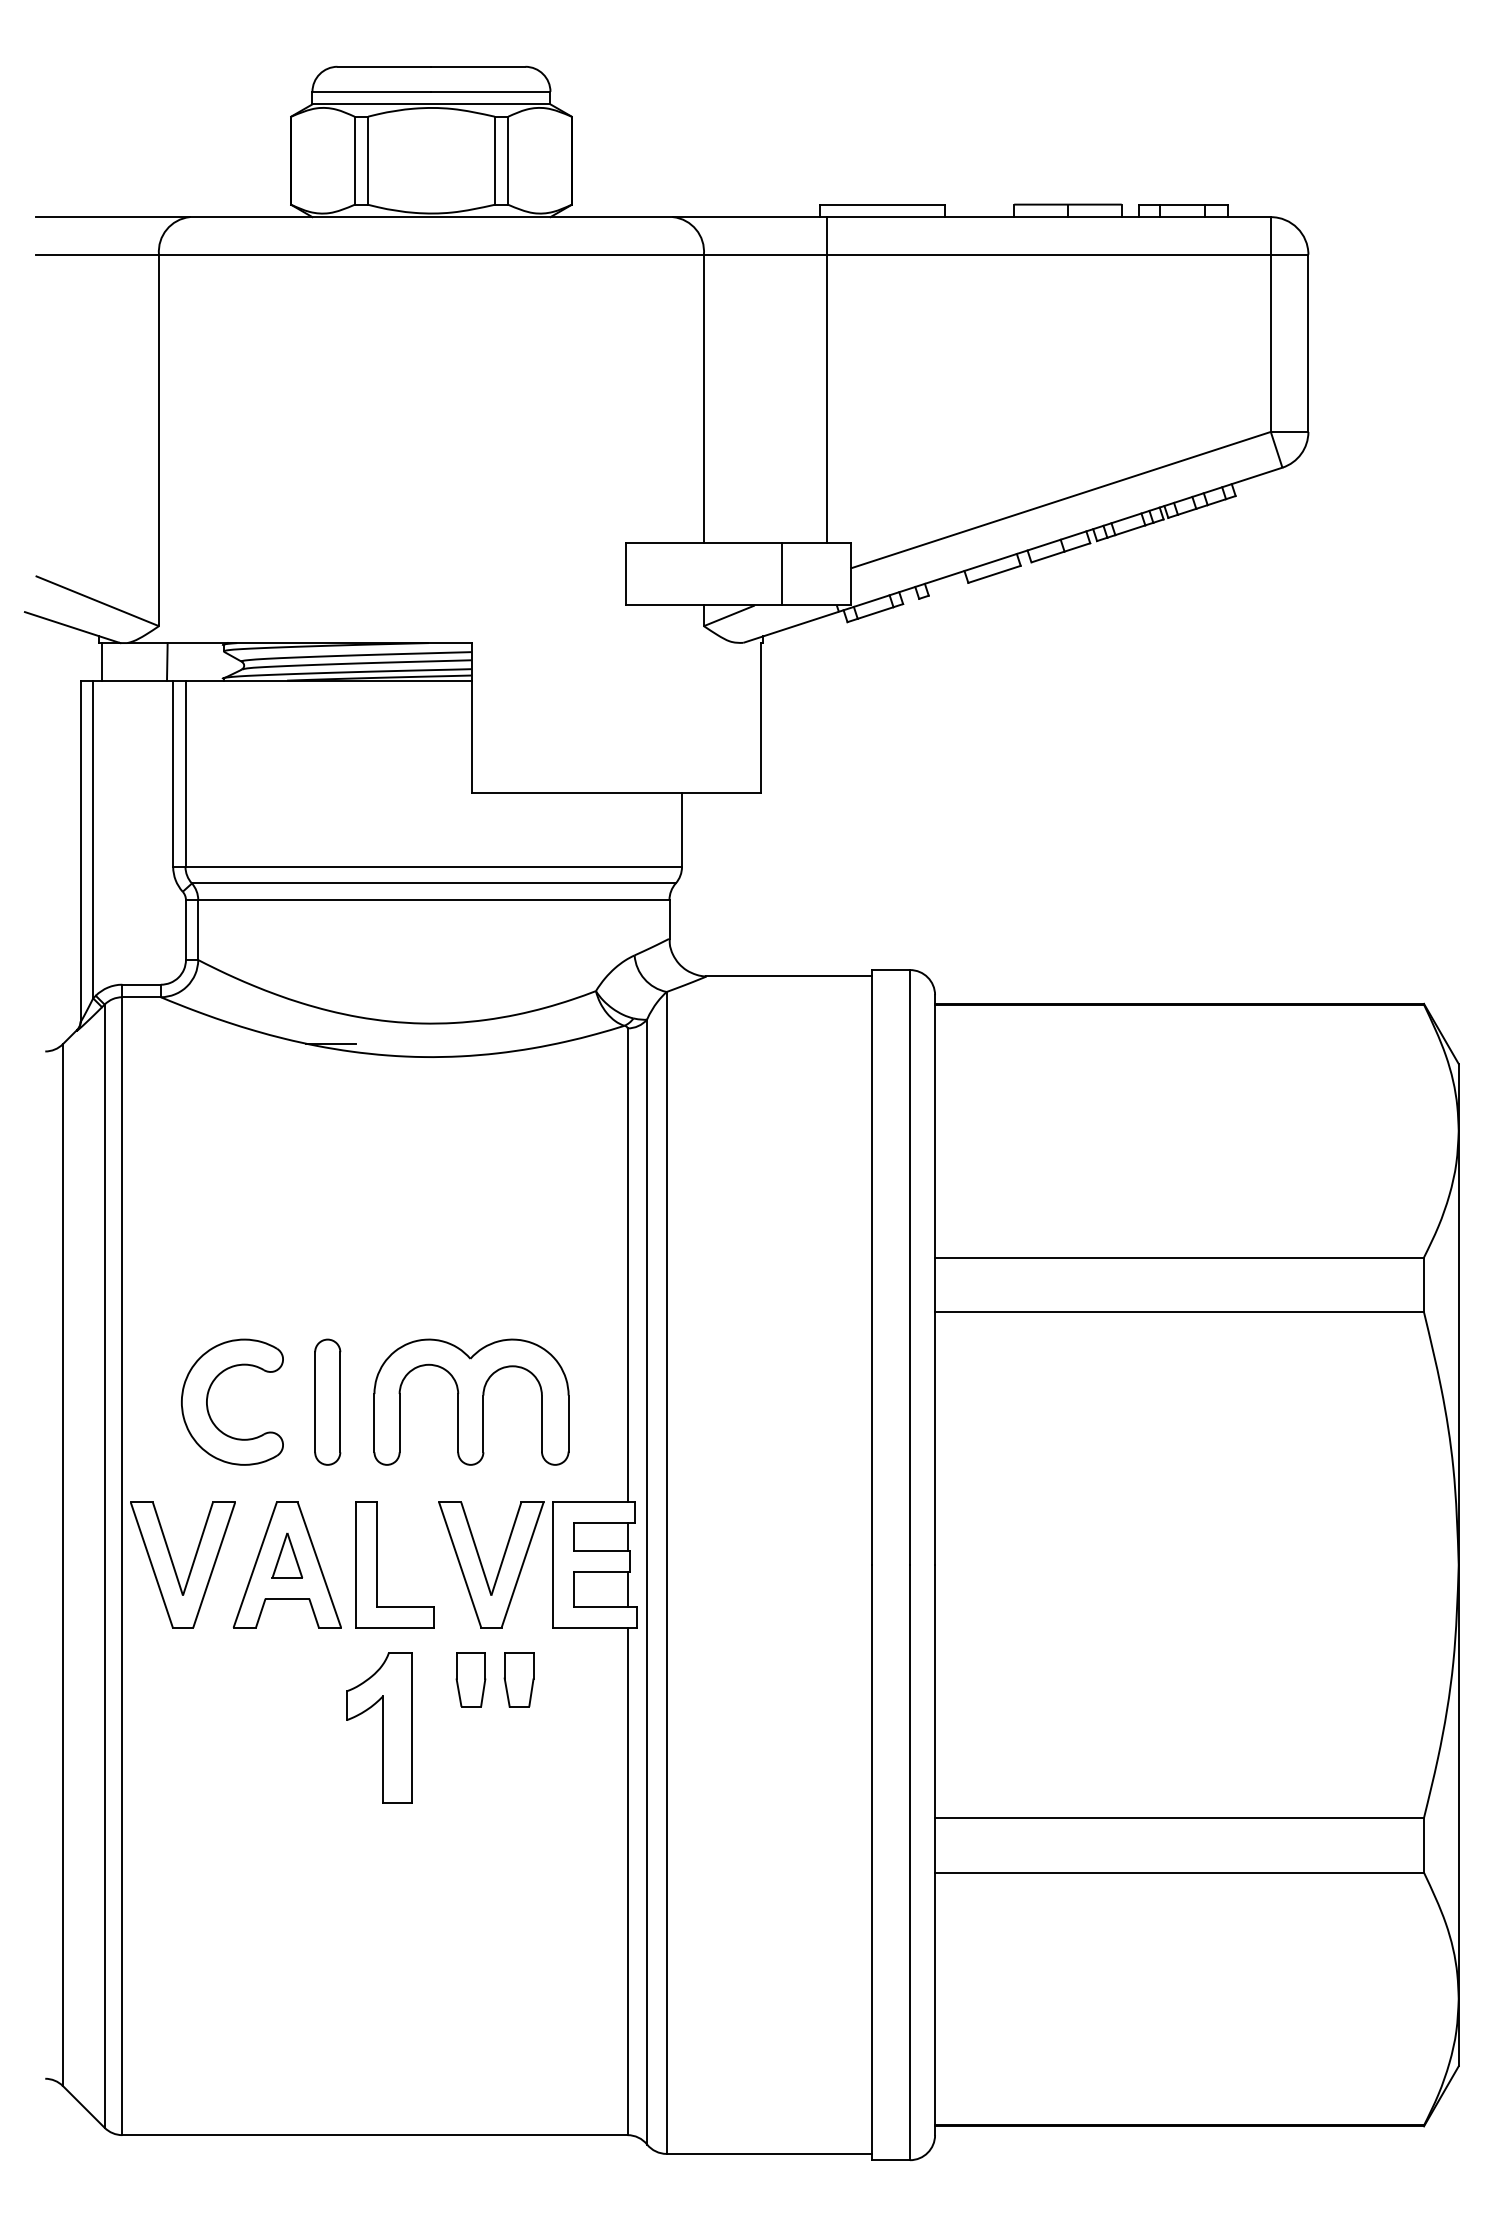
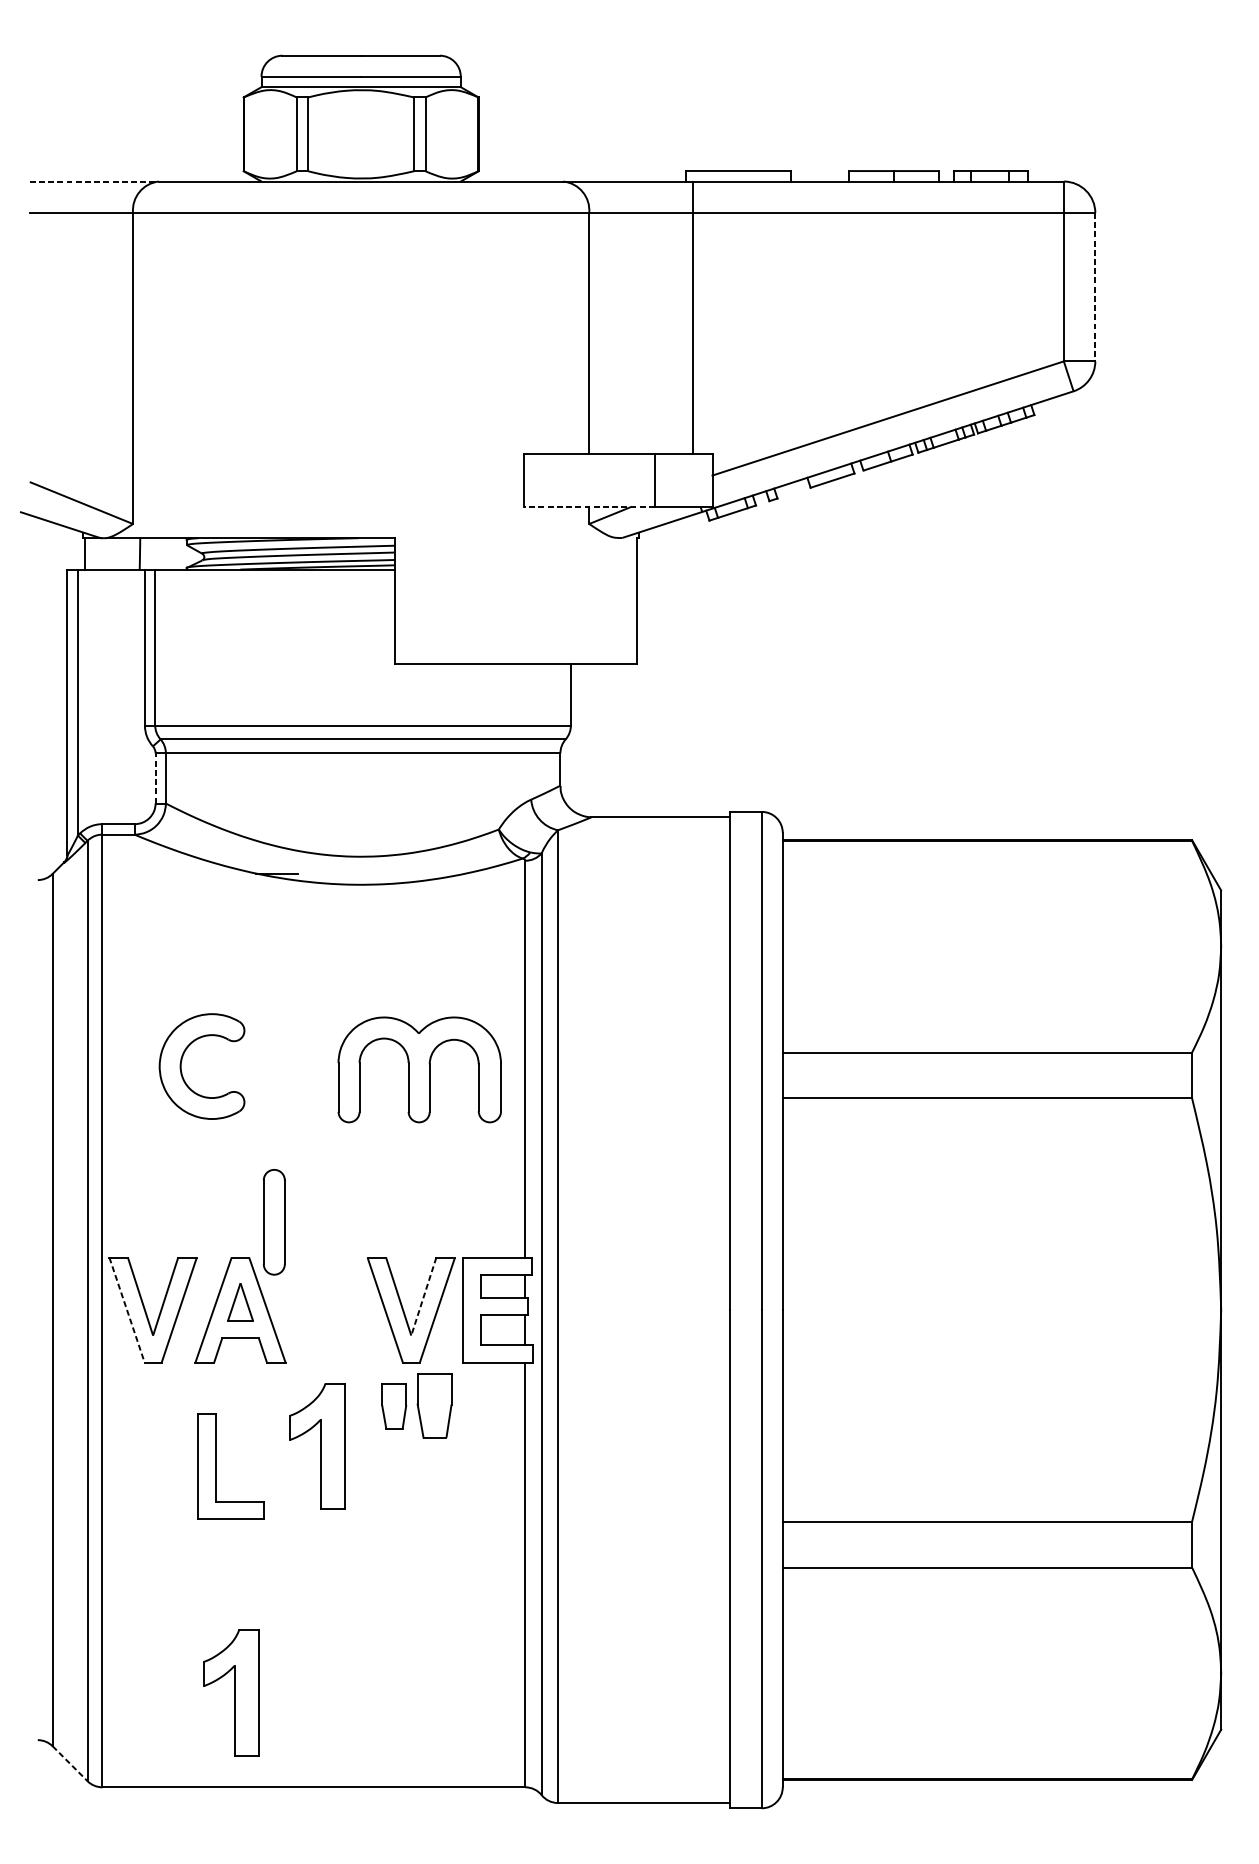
line: (113, 217) -> (94, 181), solid -> dashed
line: (1308, 343) -> (1095, 287), solid -> dashed
line: (703, 605) -> (588, 506), solid -> dashed
line: (185, 930) -> (155, 778), solid -> dashed
part: (208, 1397) -> (182, 1062), moved
part: (327, 1401) -> (274, 1221), moved
part: (471, 1401) -> (419, 1069), moved
line: (506, 1549) -> (423, 1297), solid -> dashed
part: (377, 1564) -> (216, 1466), moved
line: (152, 1565) -> (127, 1310), solid -> dashed
part: (518, 1679) -> (434, 1405), size x1.4
part: (276, 2021) -> (231, 1692), added
line: (84, 2107) -> (70, 1764), solid -> dashed

